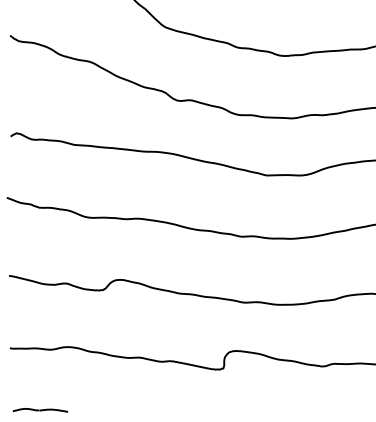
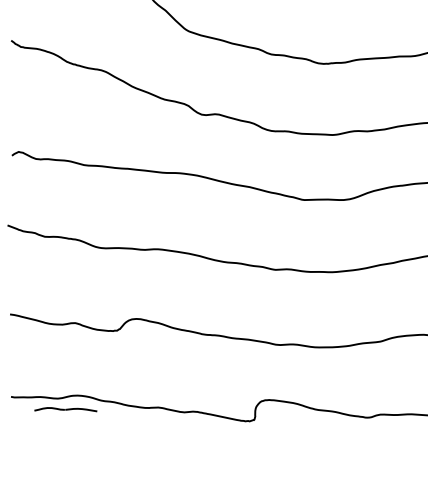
part: (40, 410) -> (65, 409), moved

